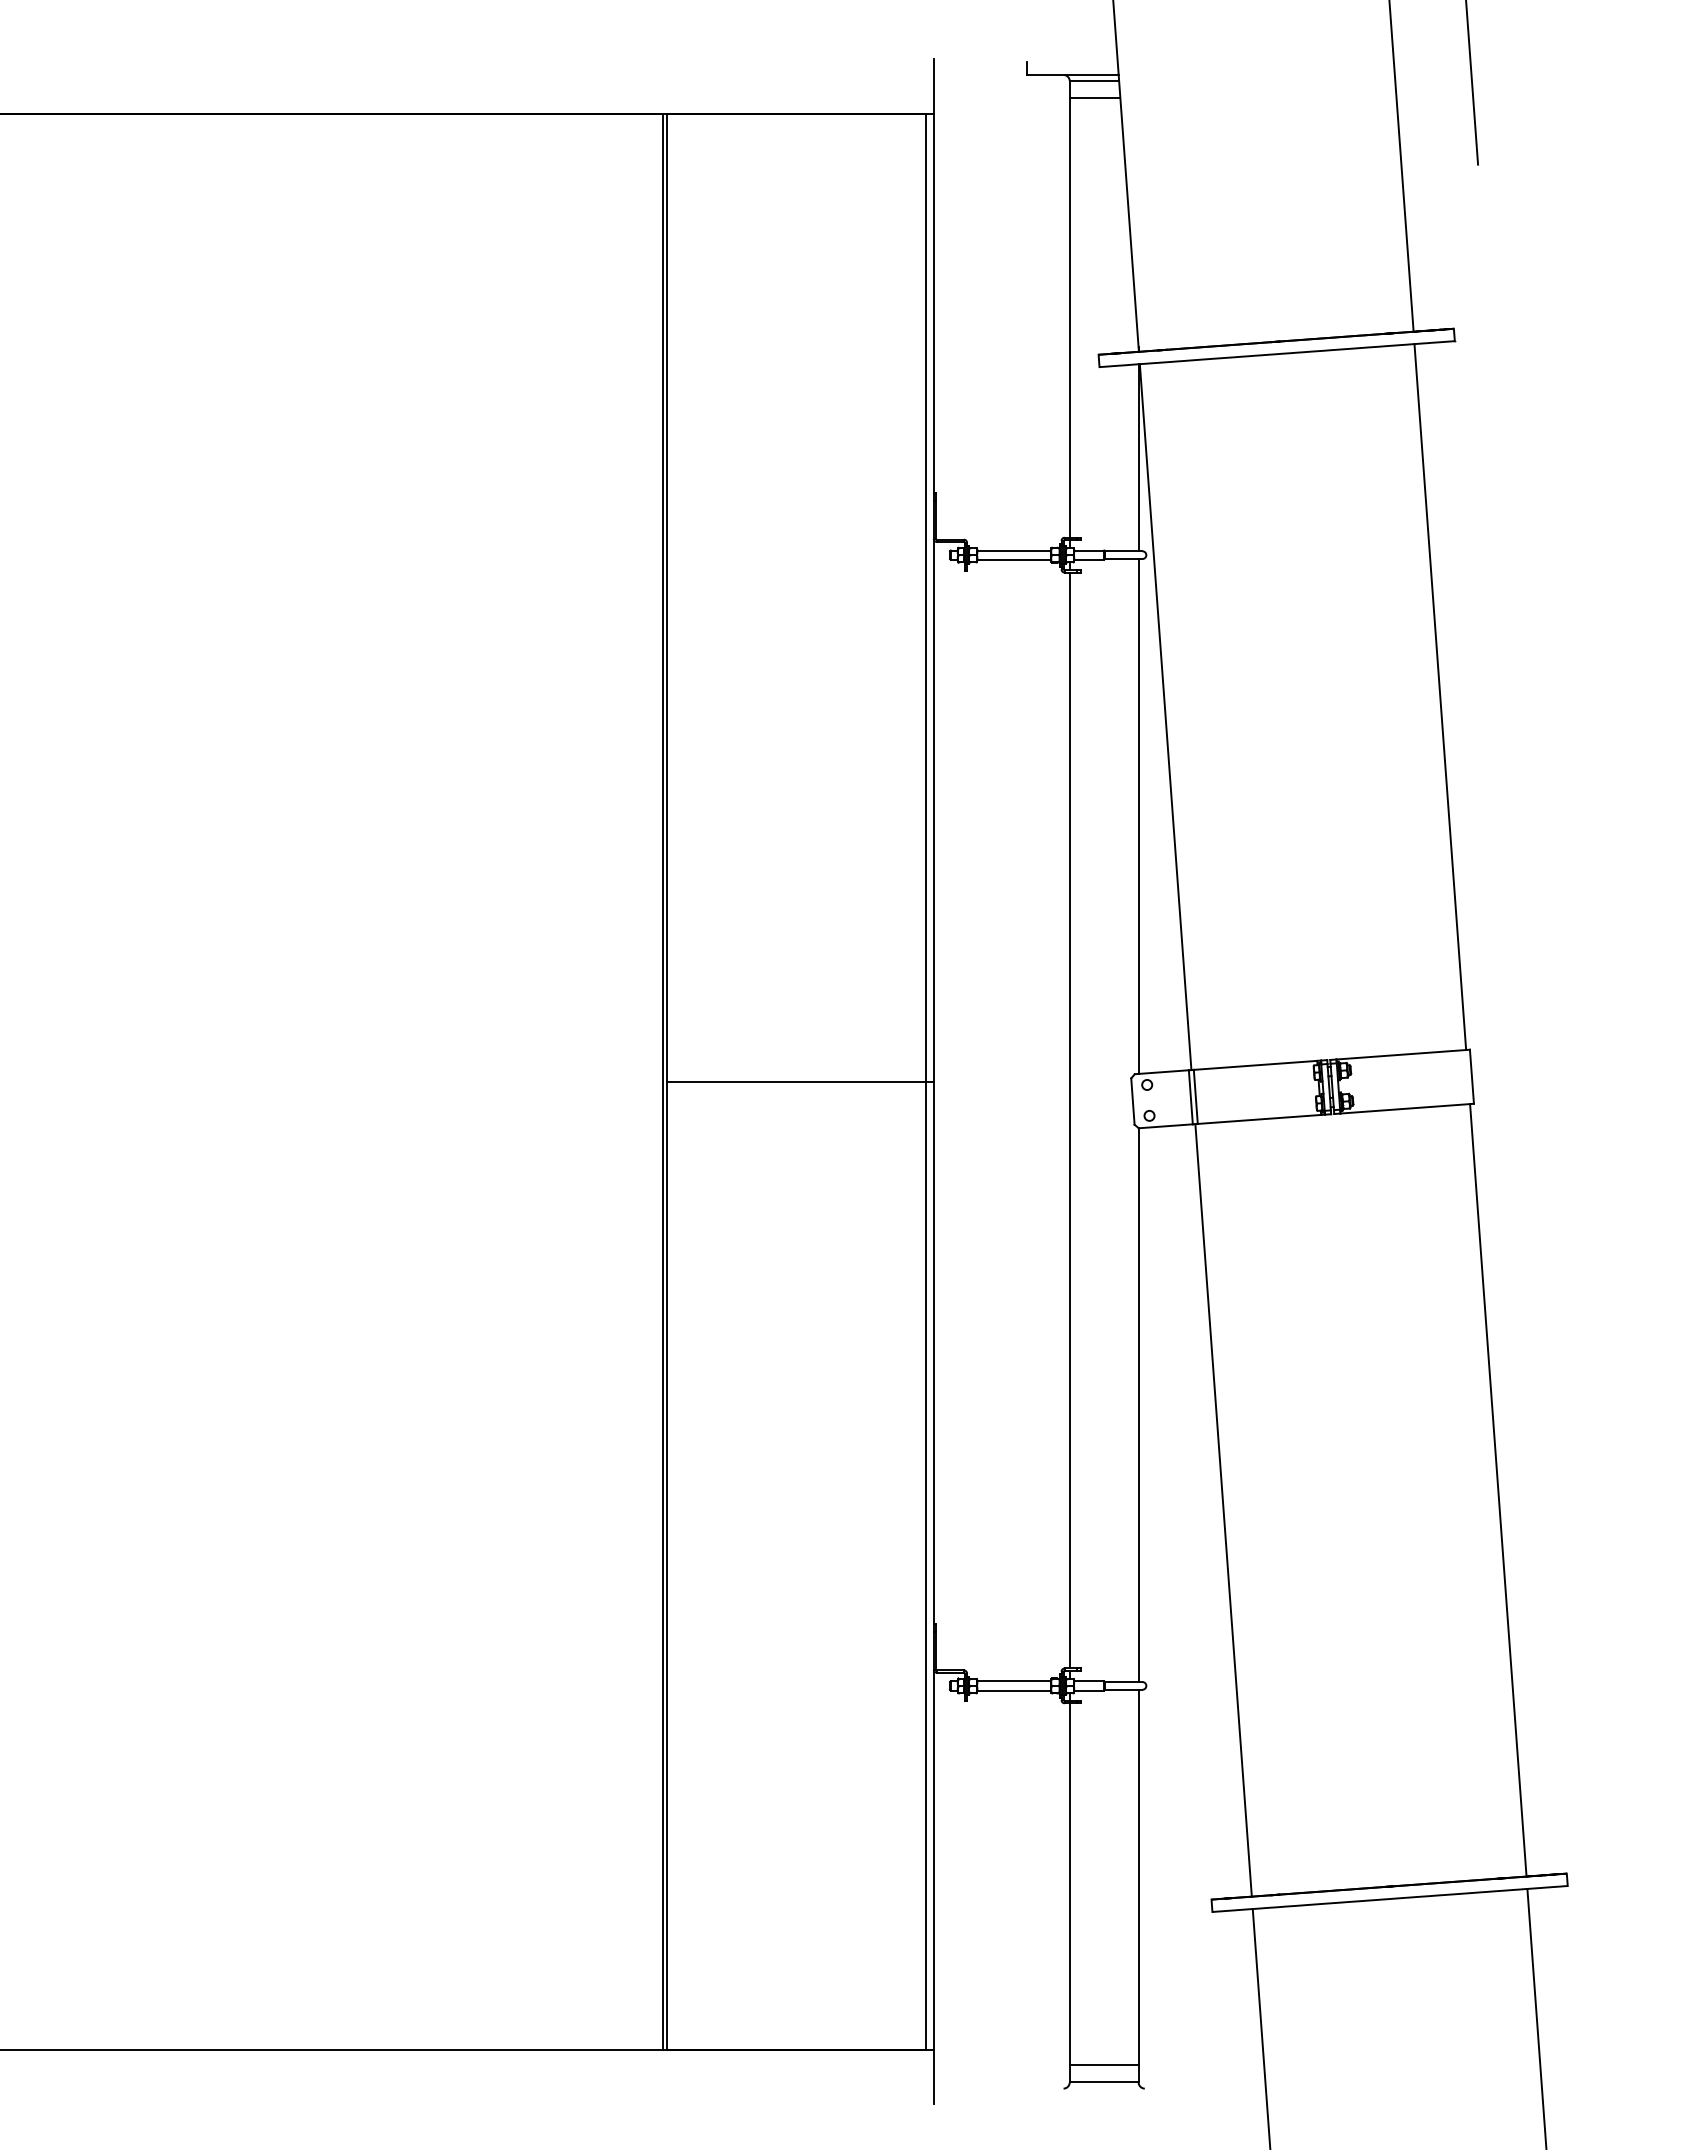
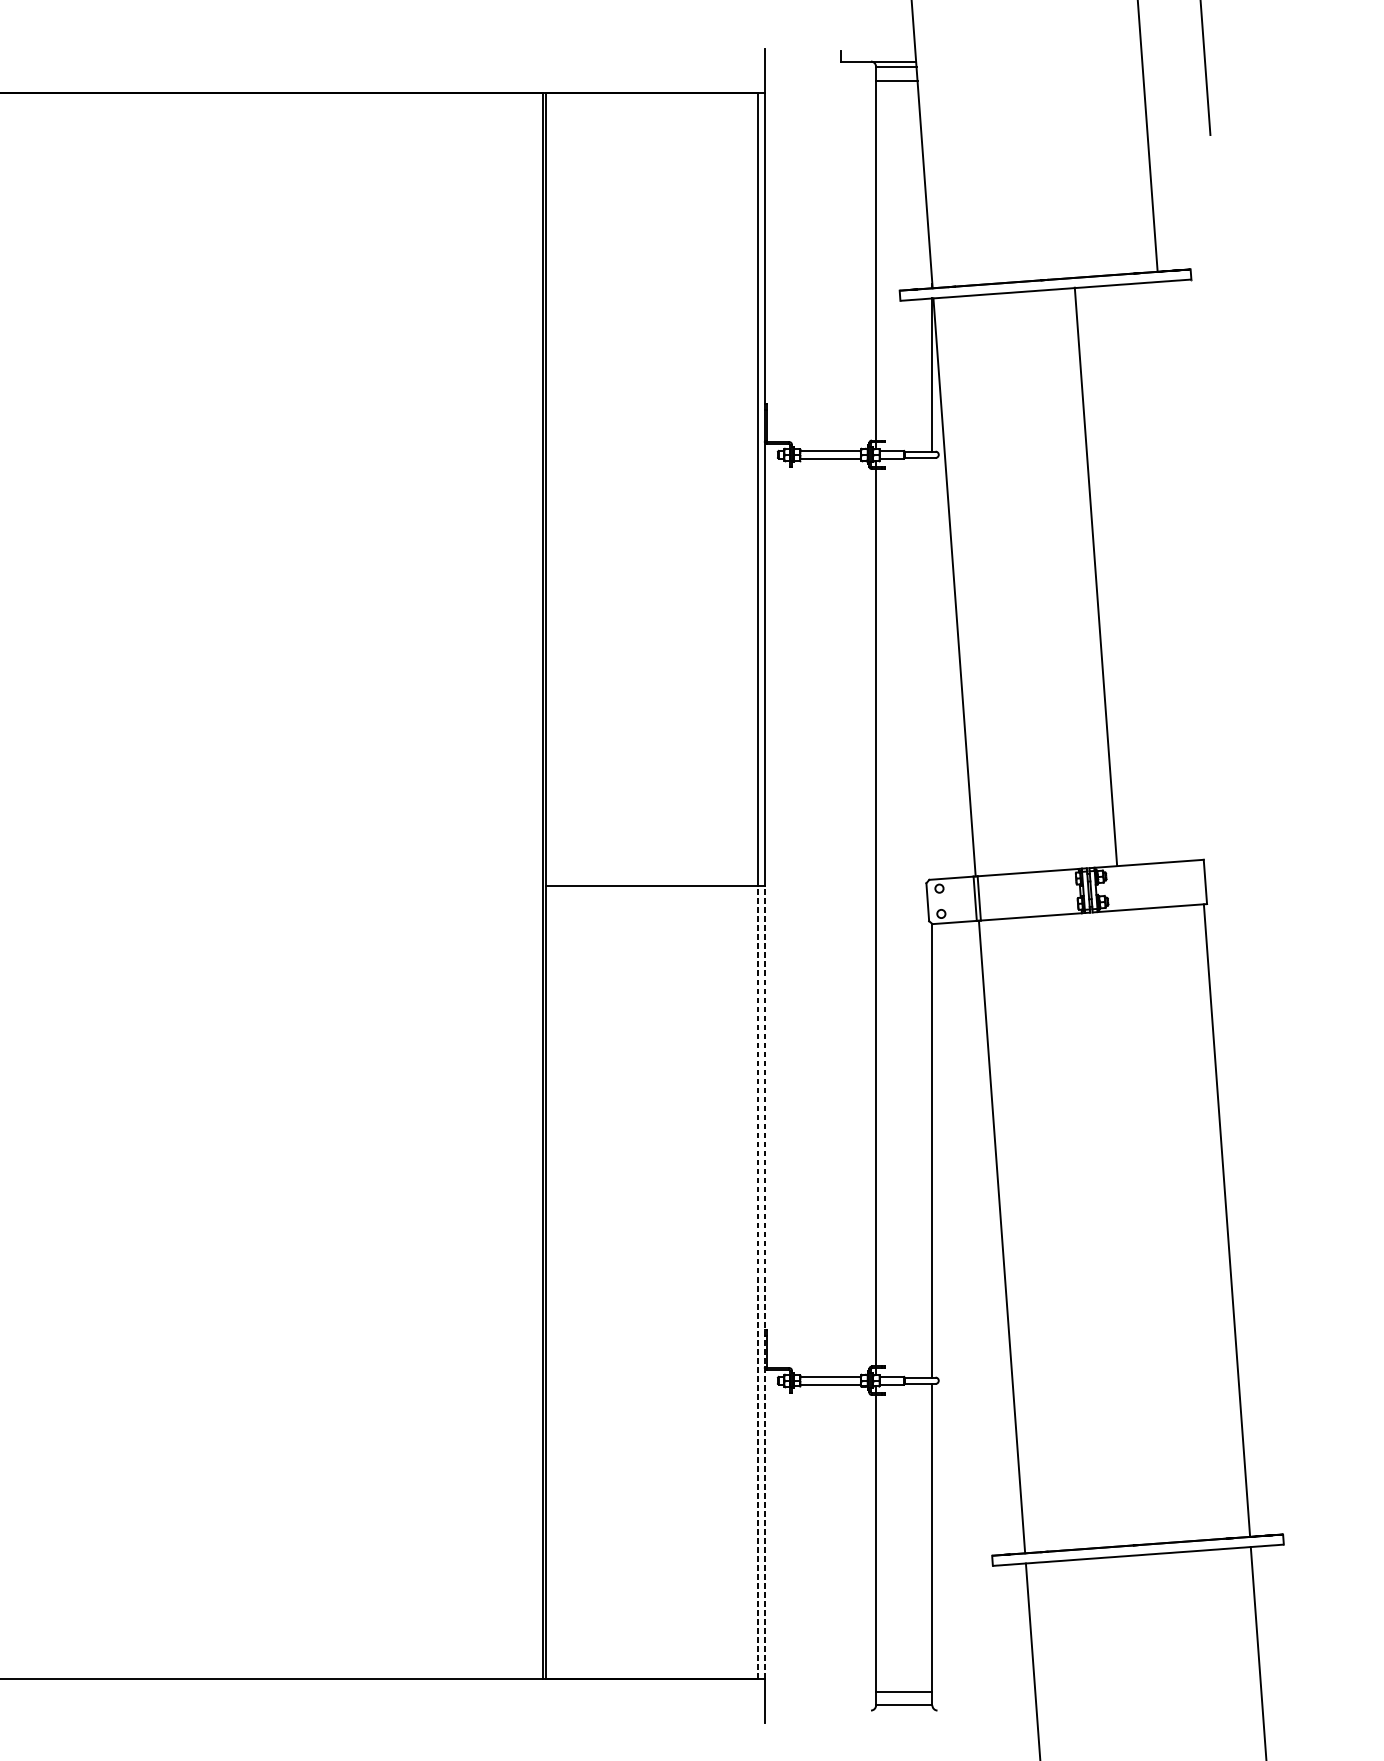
line: (1440, 696) -> (1096, 576), moved
line: (1138, 816) -> (932, 668), removed
line: (926, 1565) -> (758, 1282), solid -> dashed
line: (933, 1565) -> (764, 1282), solid -> dashed

